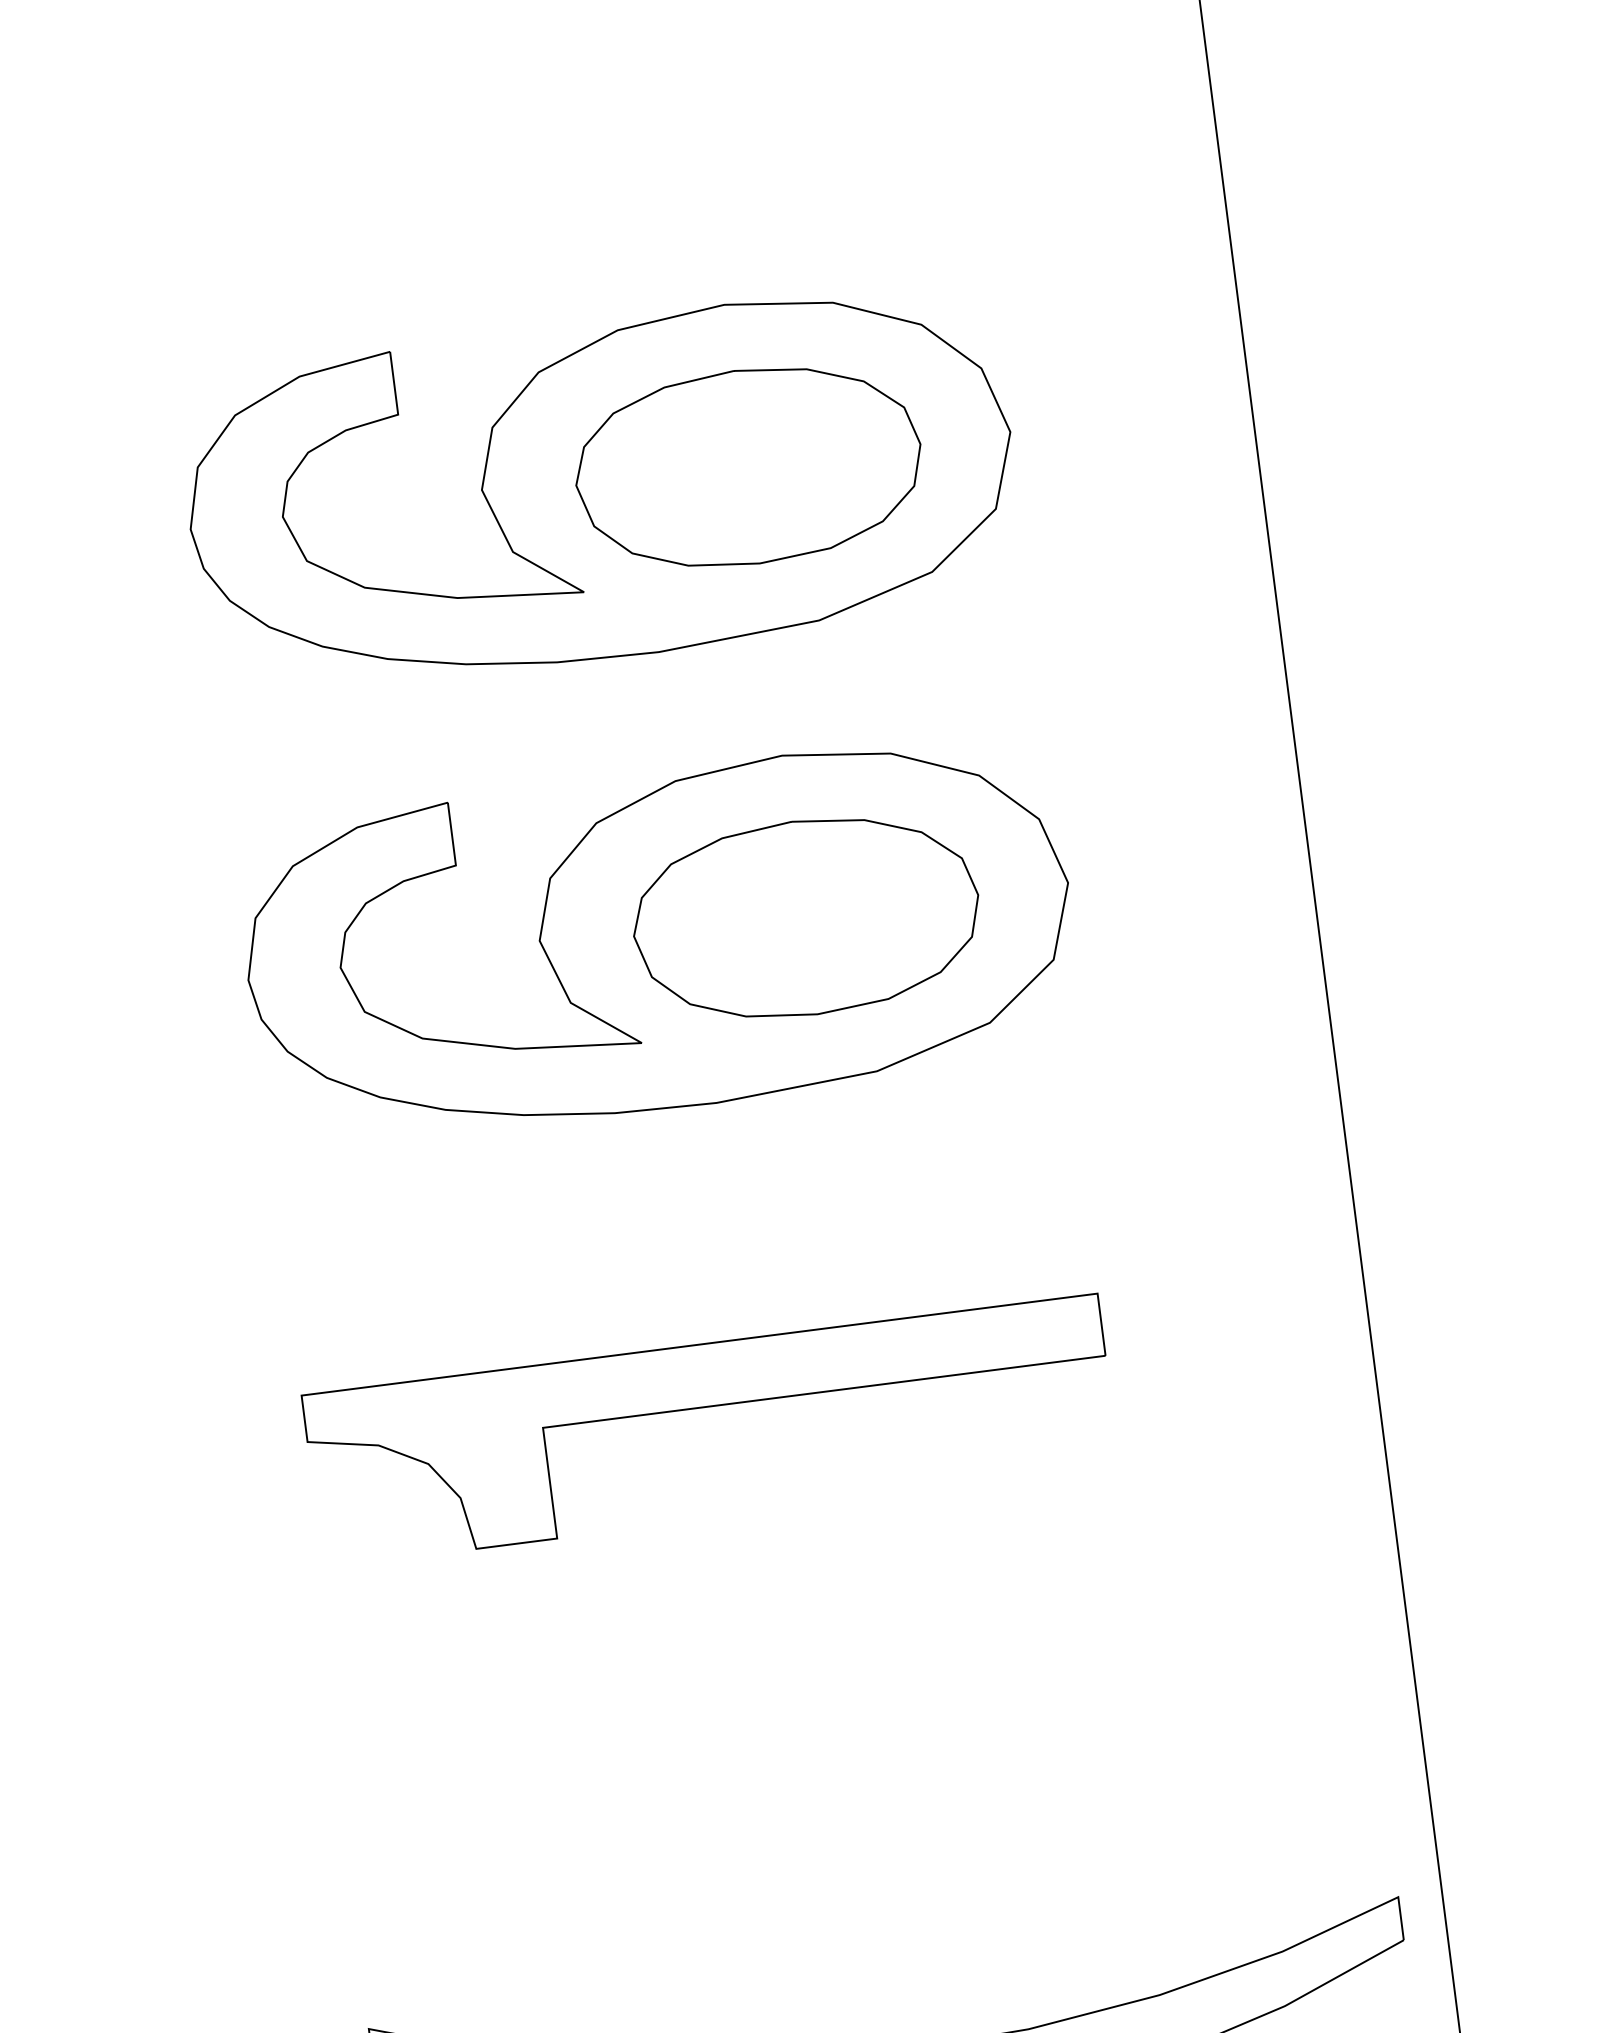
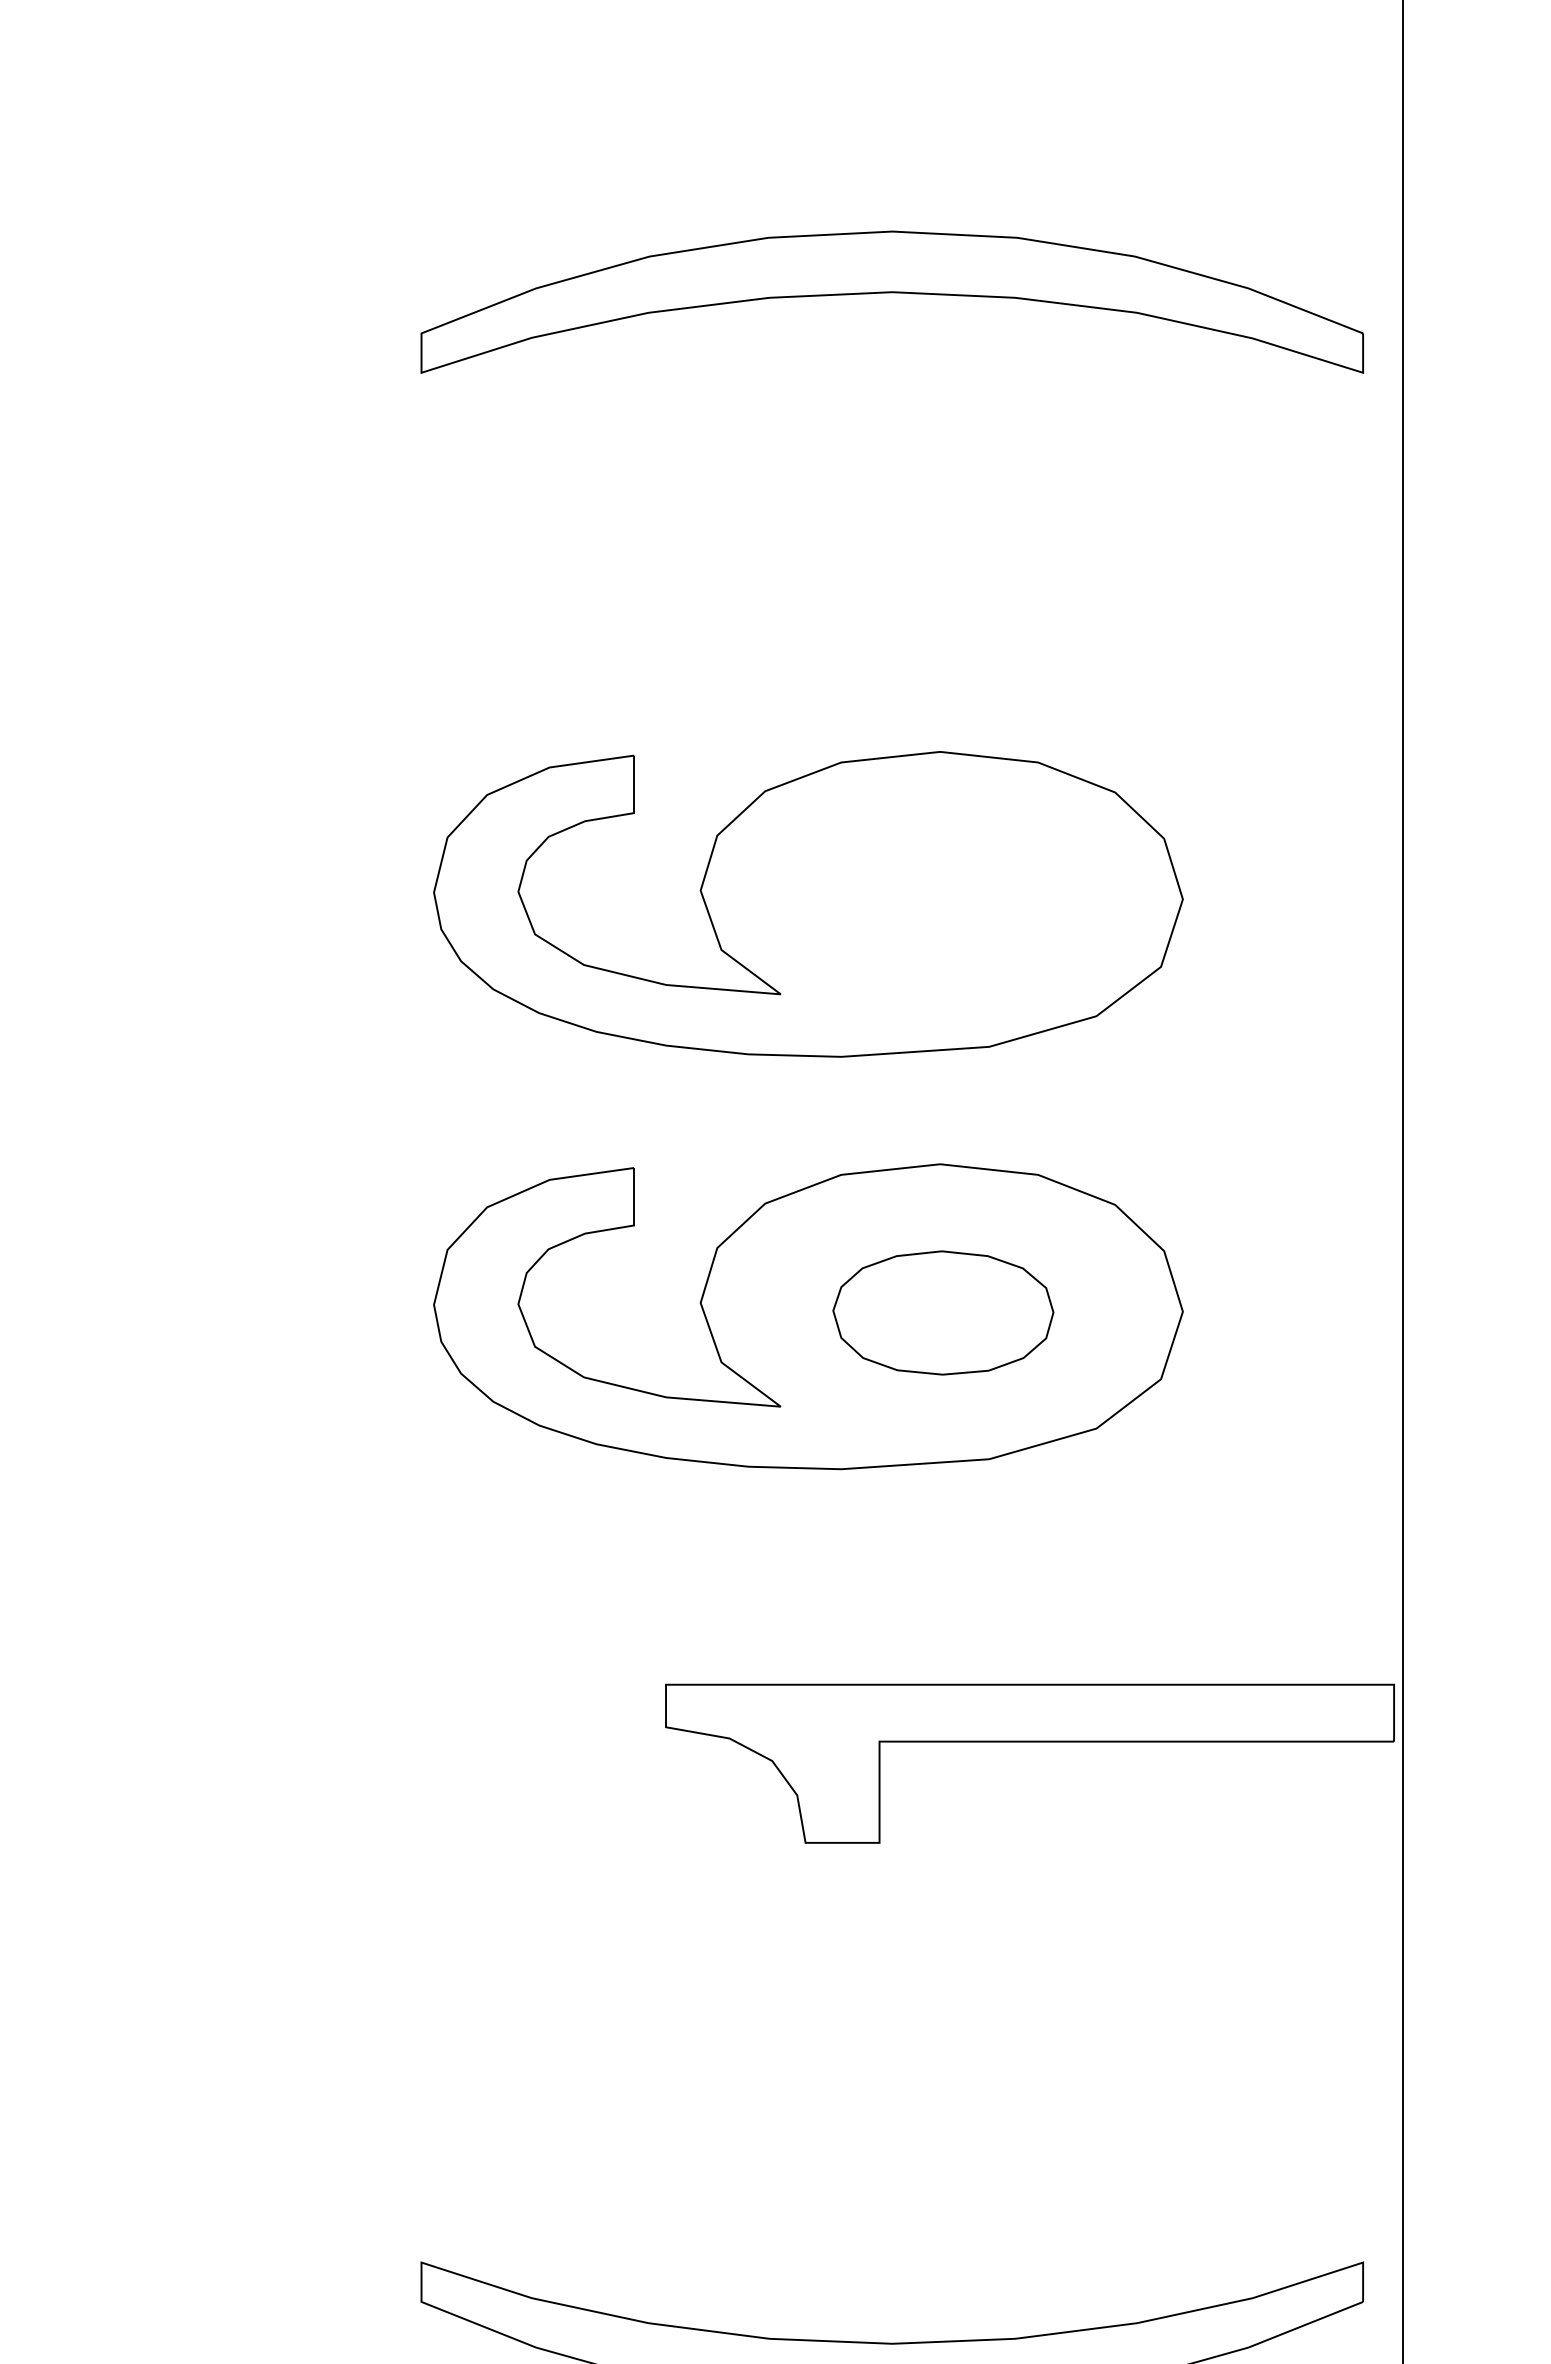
part: (748, 466) -> (943, 900), removed
part: (806, 917) -> (943, 1312), size x0.7
part: (707, 1407) -> (1029, 1742), moved

